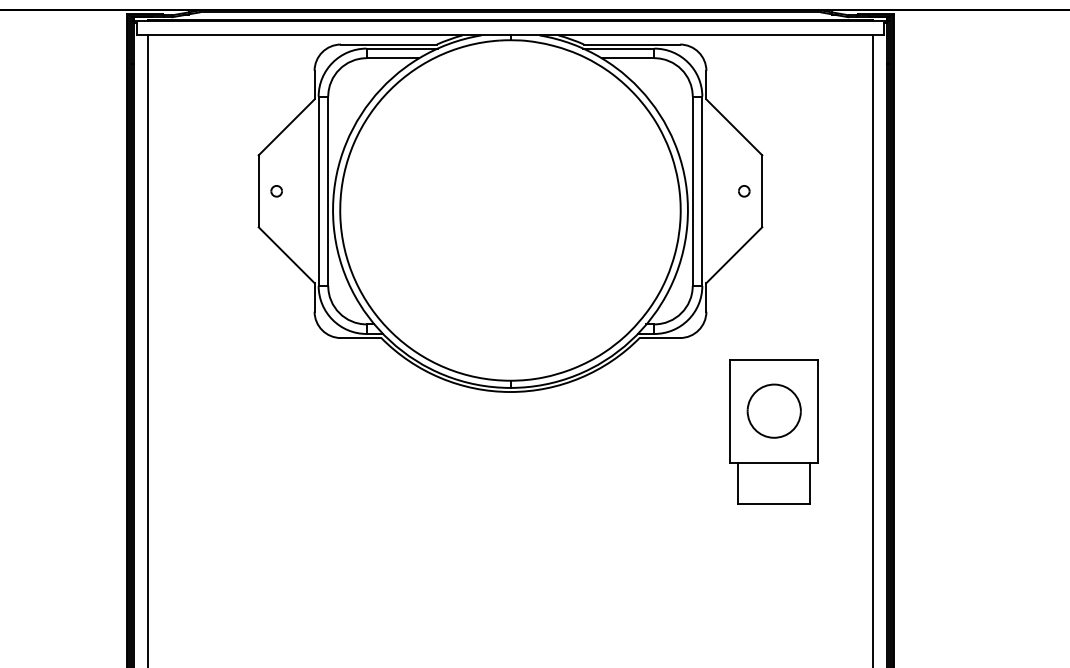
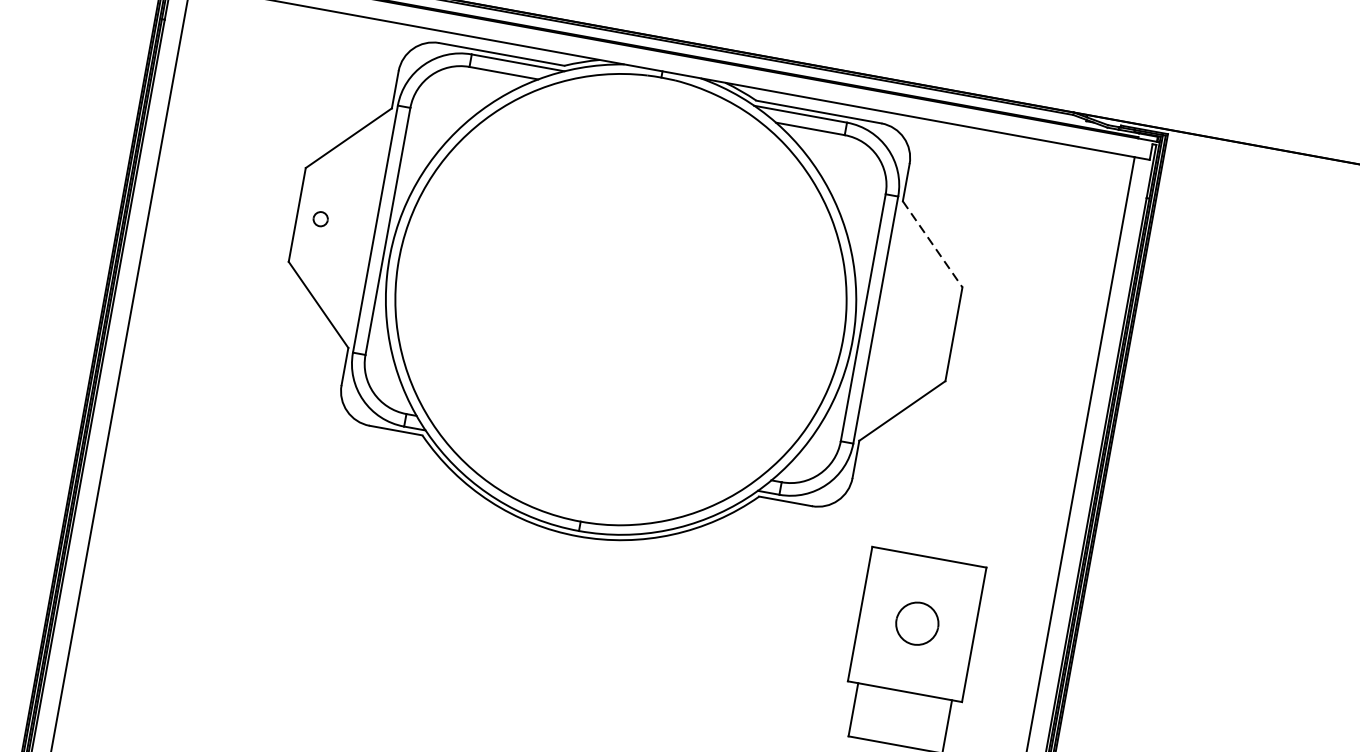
line: (734, 127) -> (932, 244), solid -> dashed
part: (744, 191) -> (930, 330), removed
part: (773, 410) -> (916, 622), size x0.6

